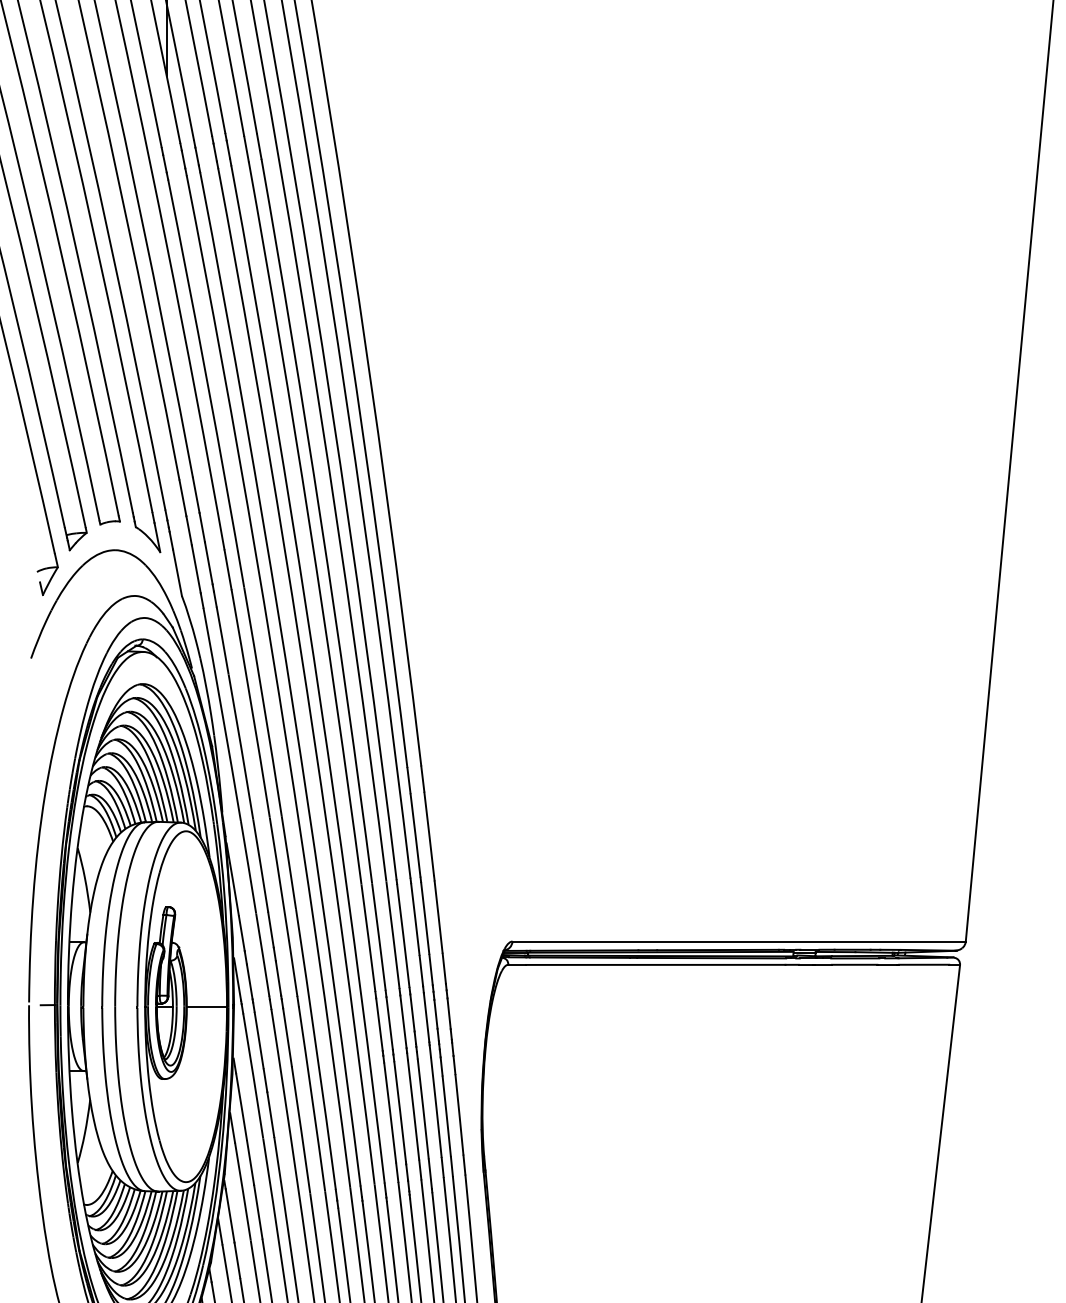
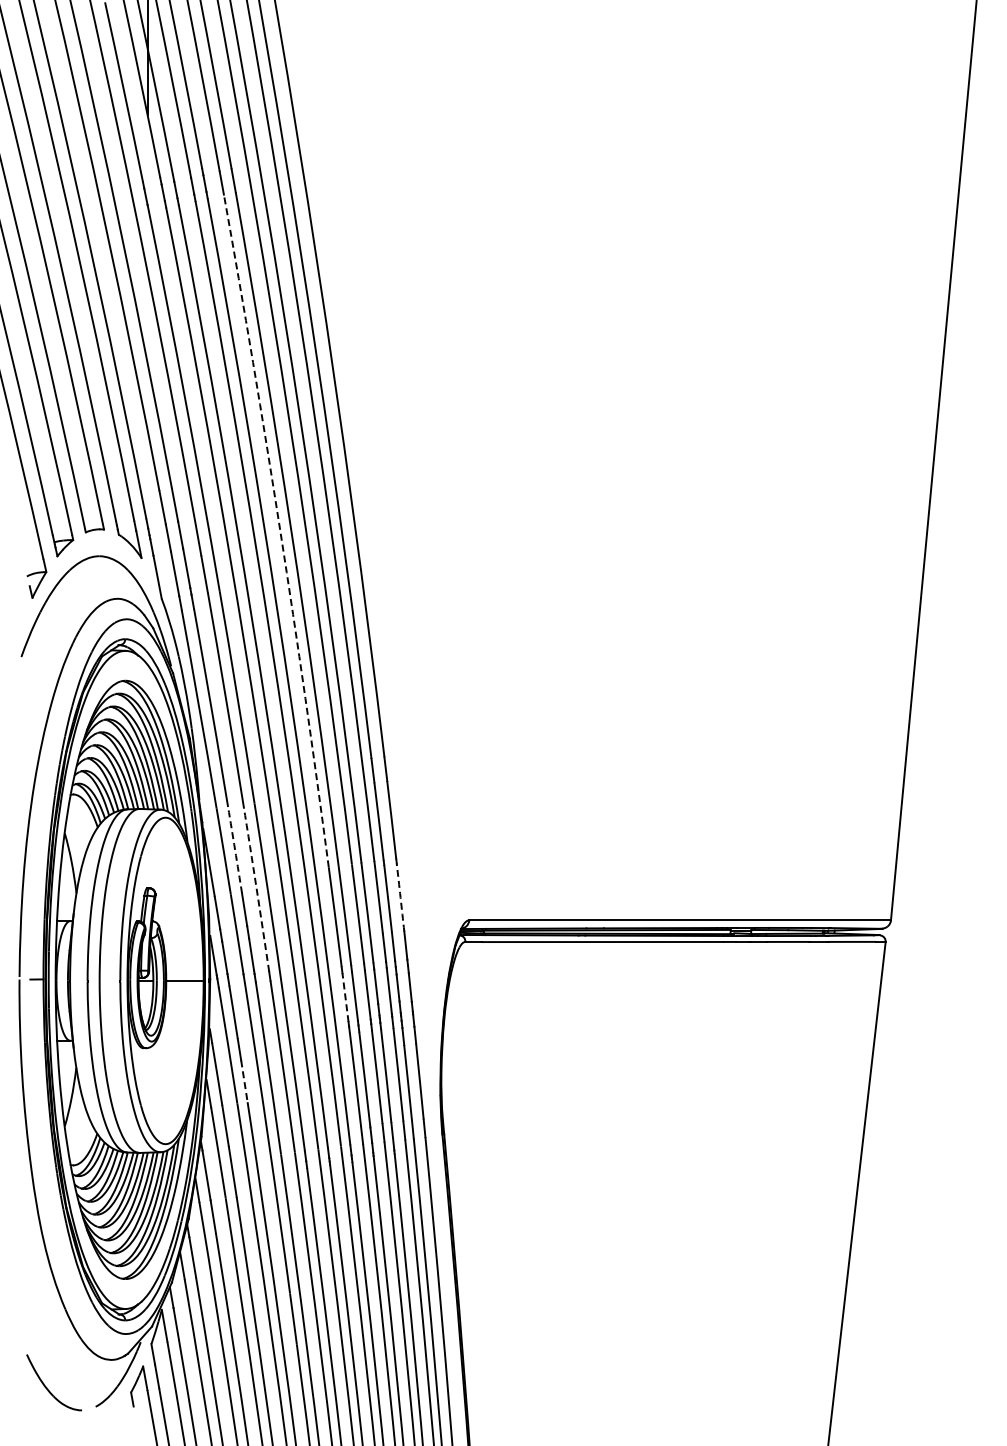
arc: (309, 522) -> (280, 530), solid -> dashed
arc: (261, 866) -> (235, 850), solid -> dashed
arc: (283, 907) -> (256, 888), solid -> dashed
arc: (438, 917) -> (400, 897), solid -> dashed
line: (379, 1024) -> (345, 997), solid -> dashed
line: (270, 1114) -> (244, 1081), solid -> dashed

